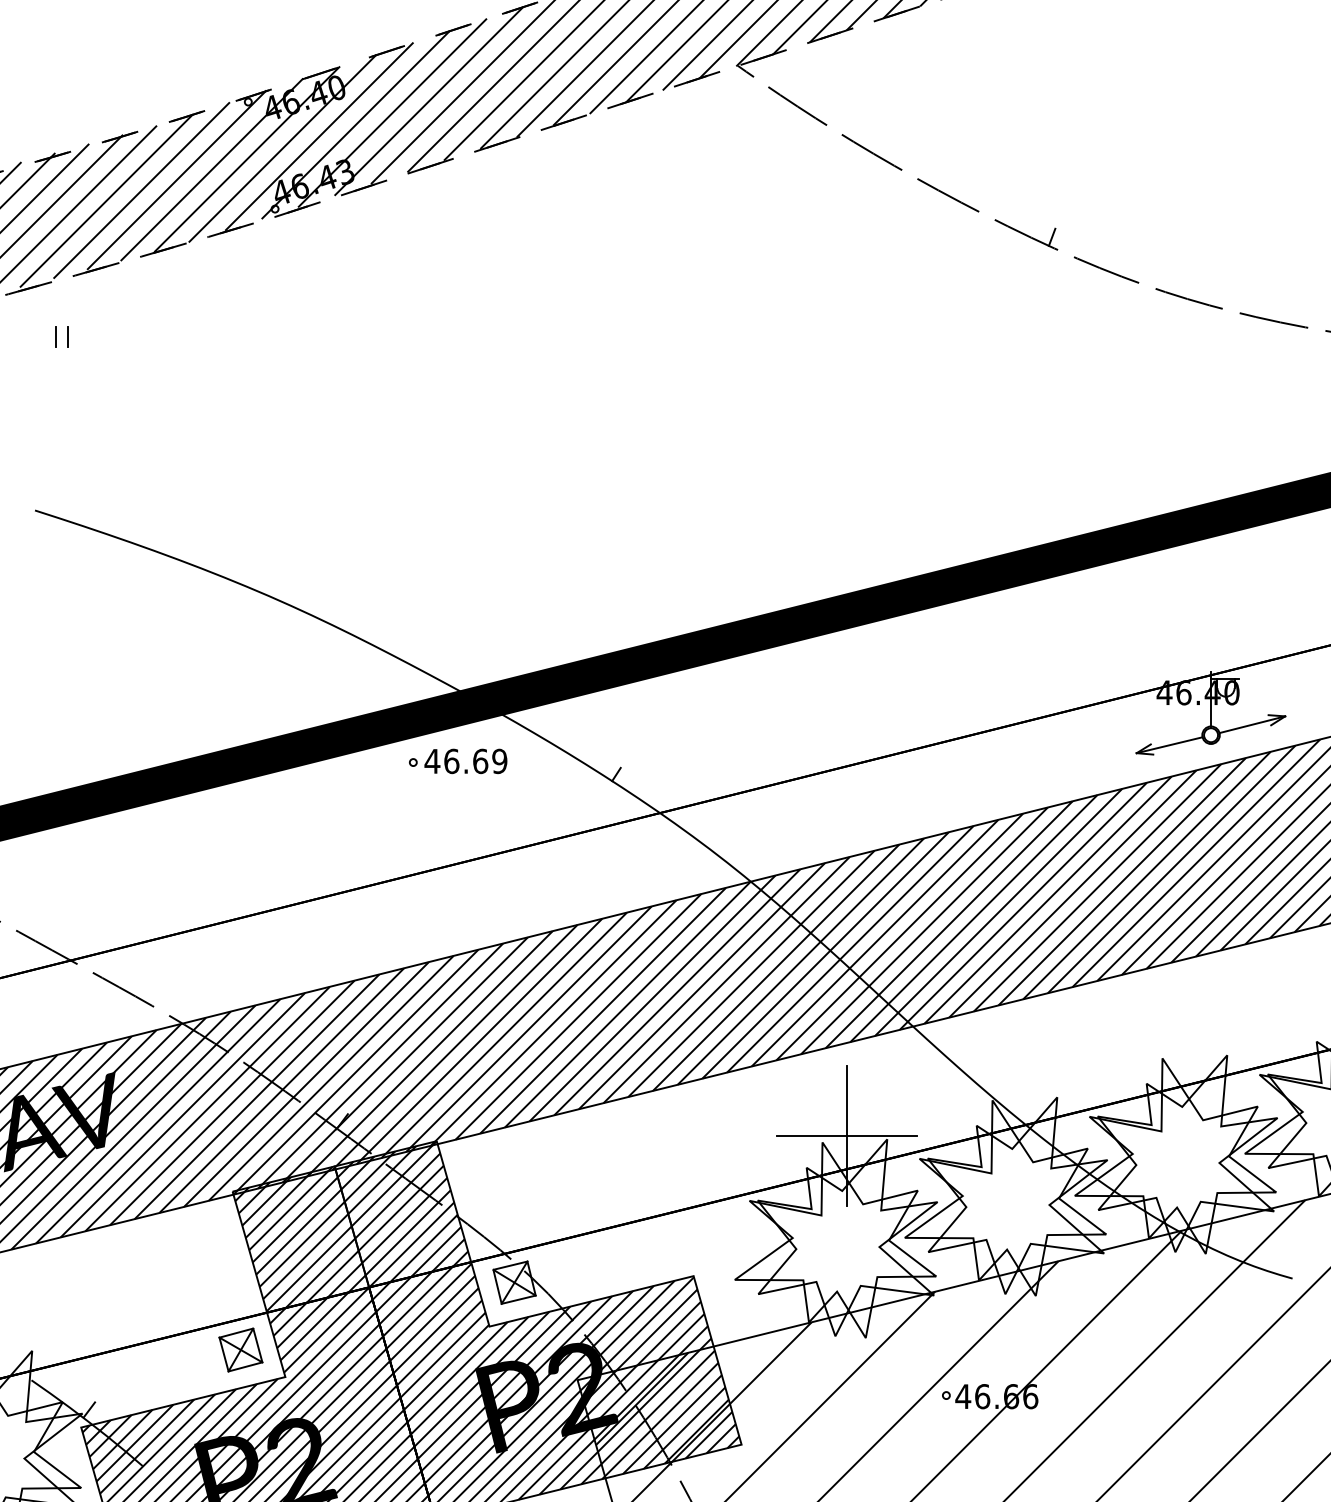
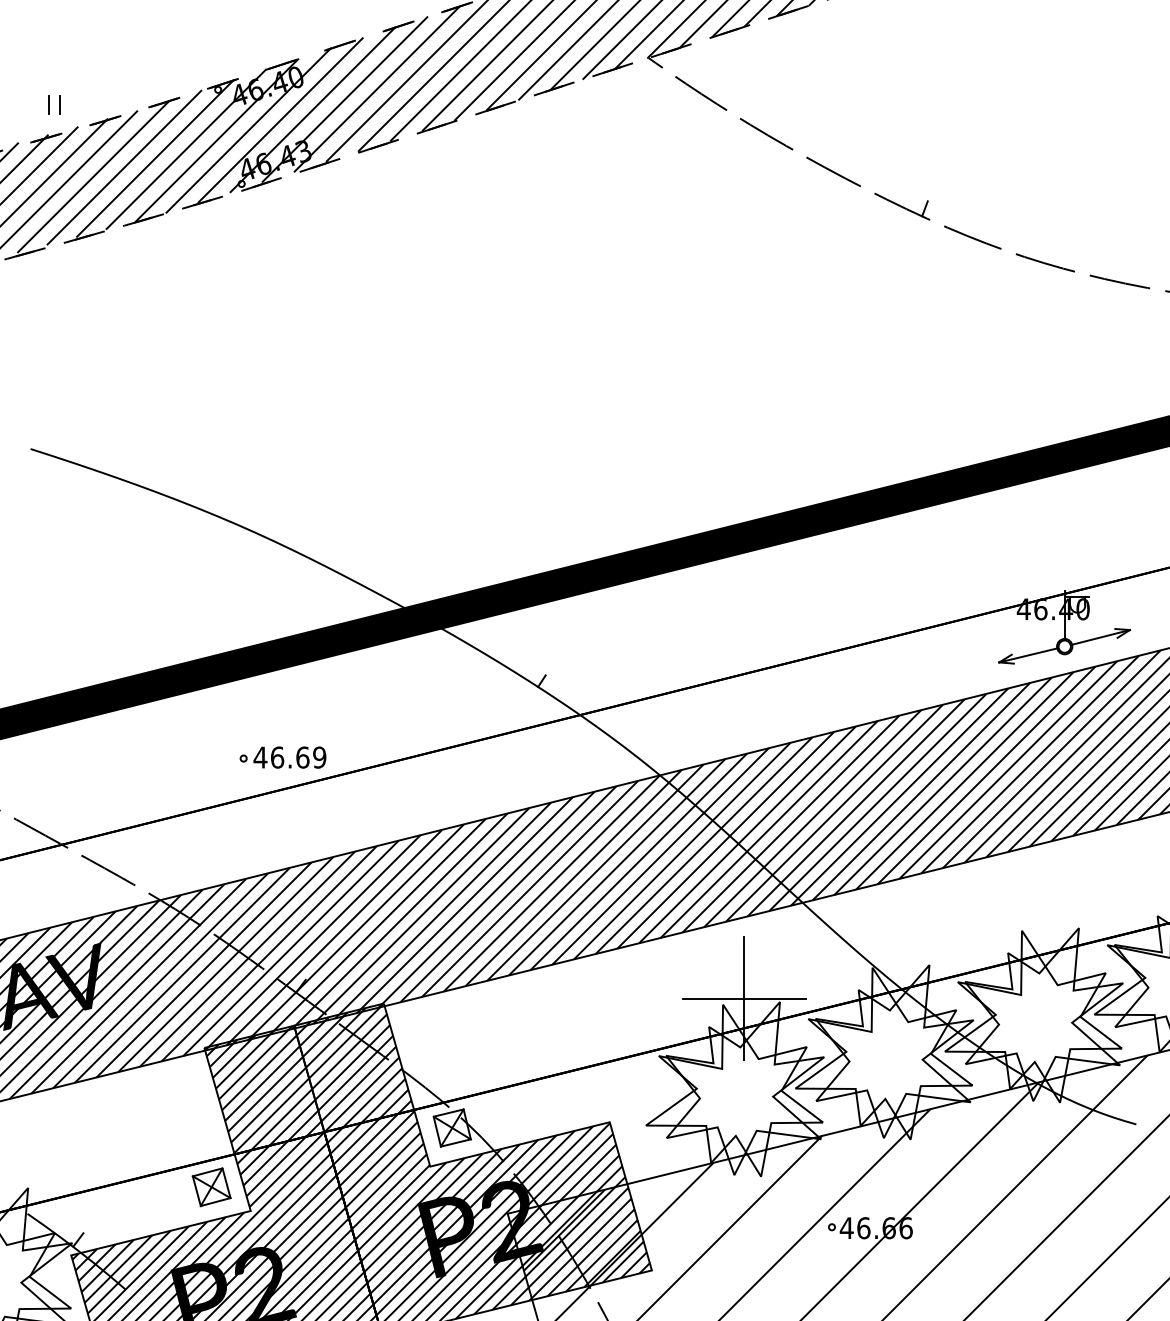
part: (61, 336) -> (53, 104), moved
part: (458, 761) -> (283, 757), moved

